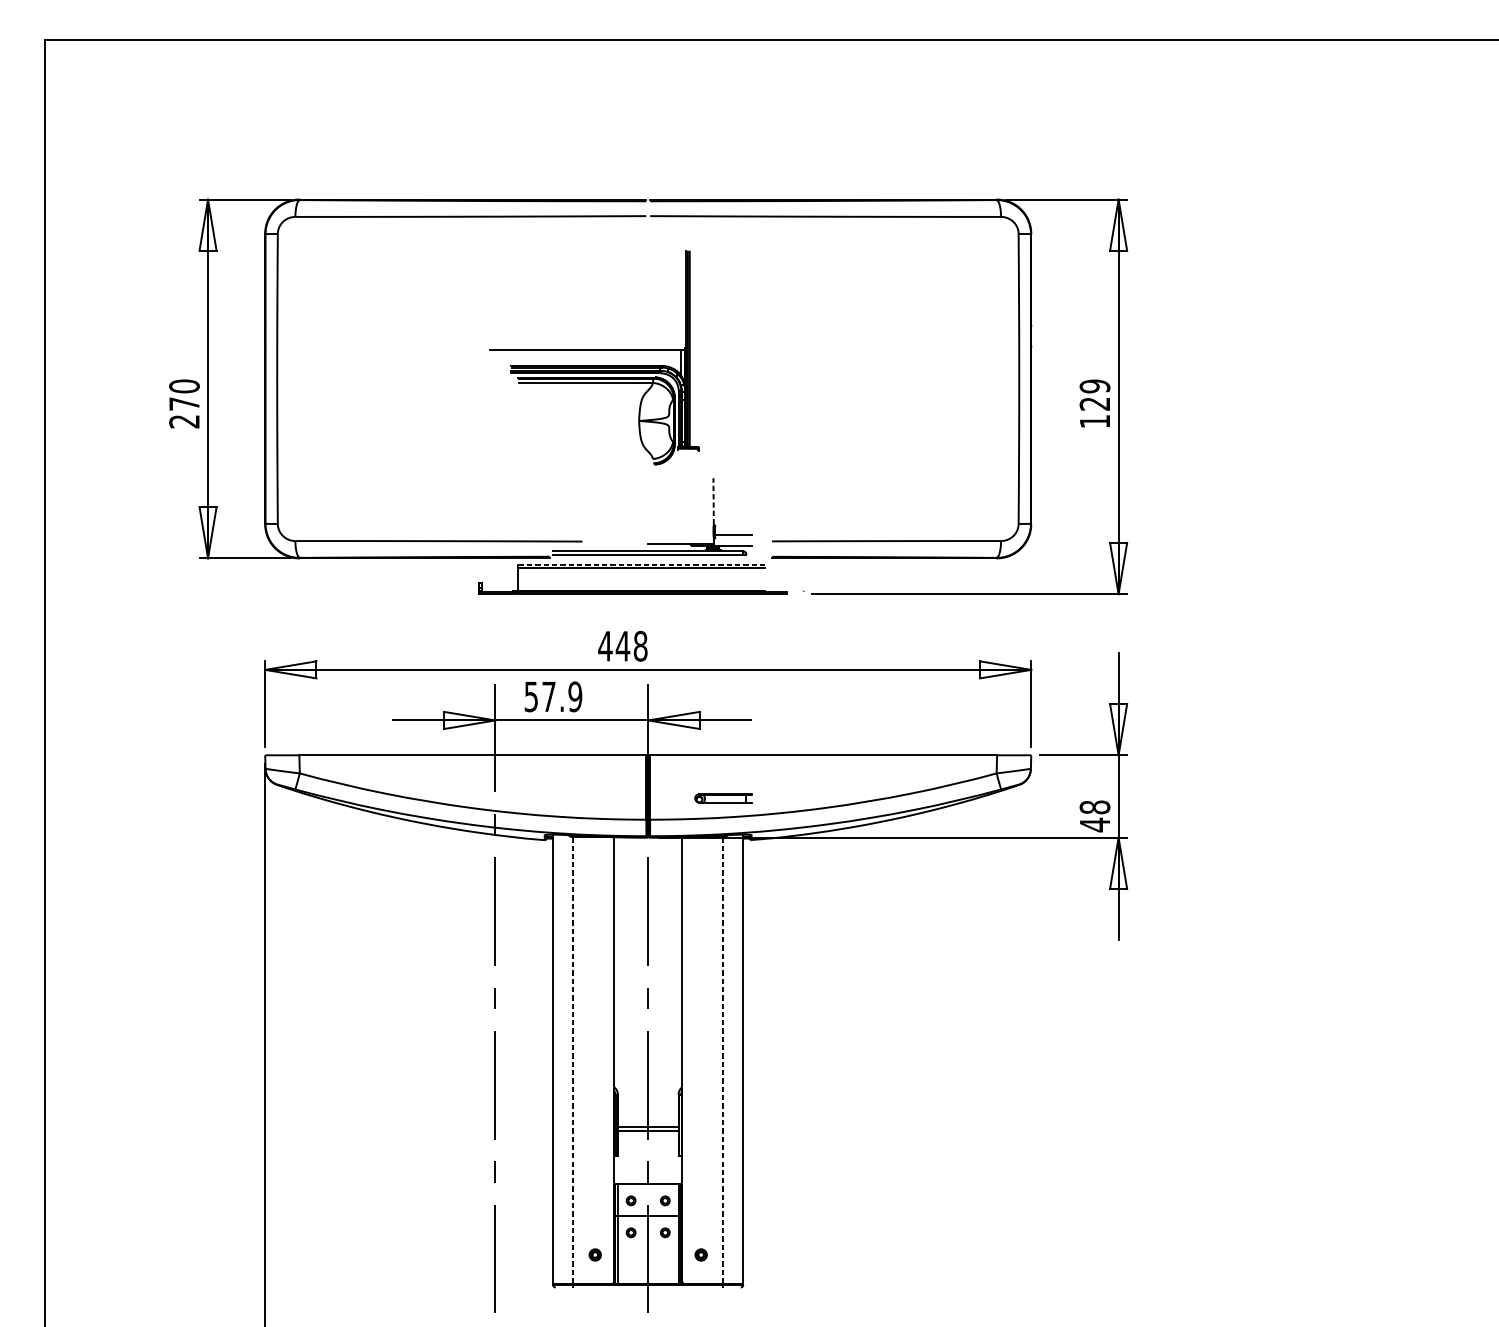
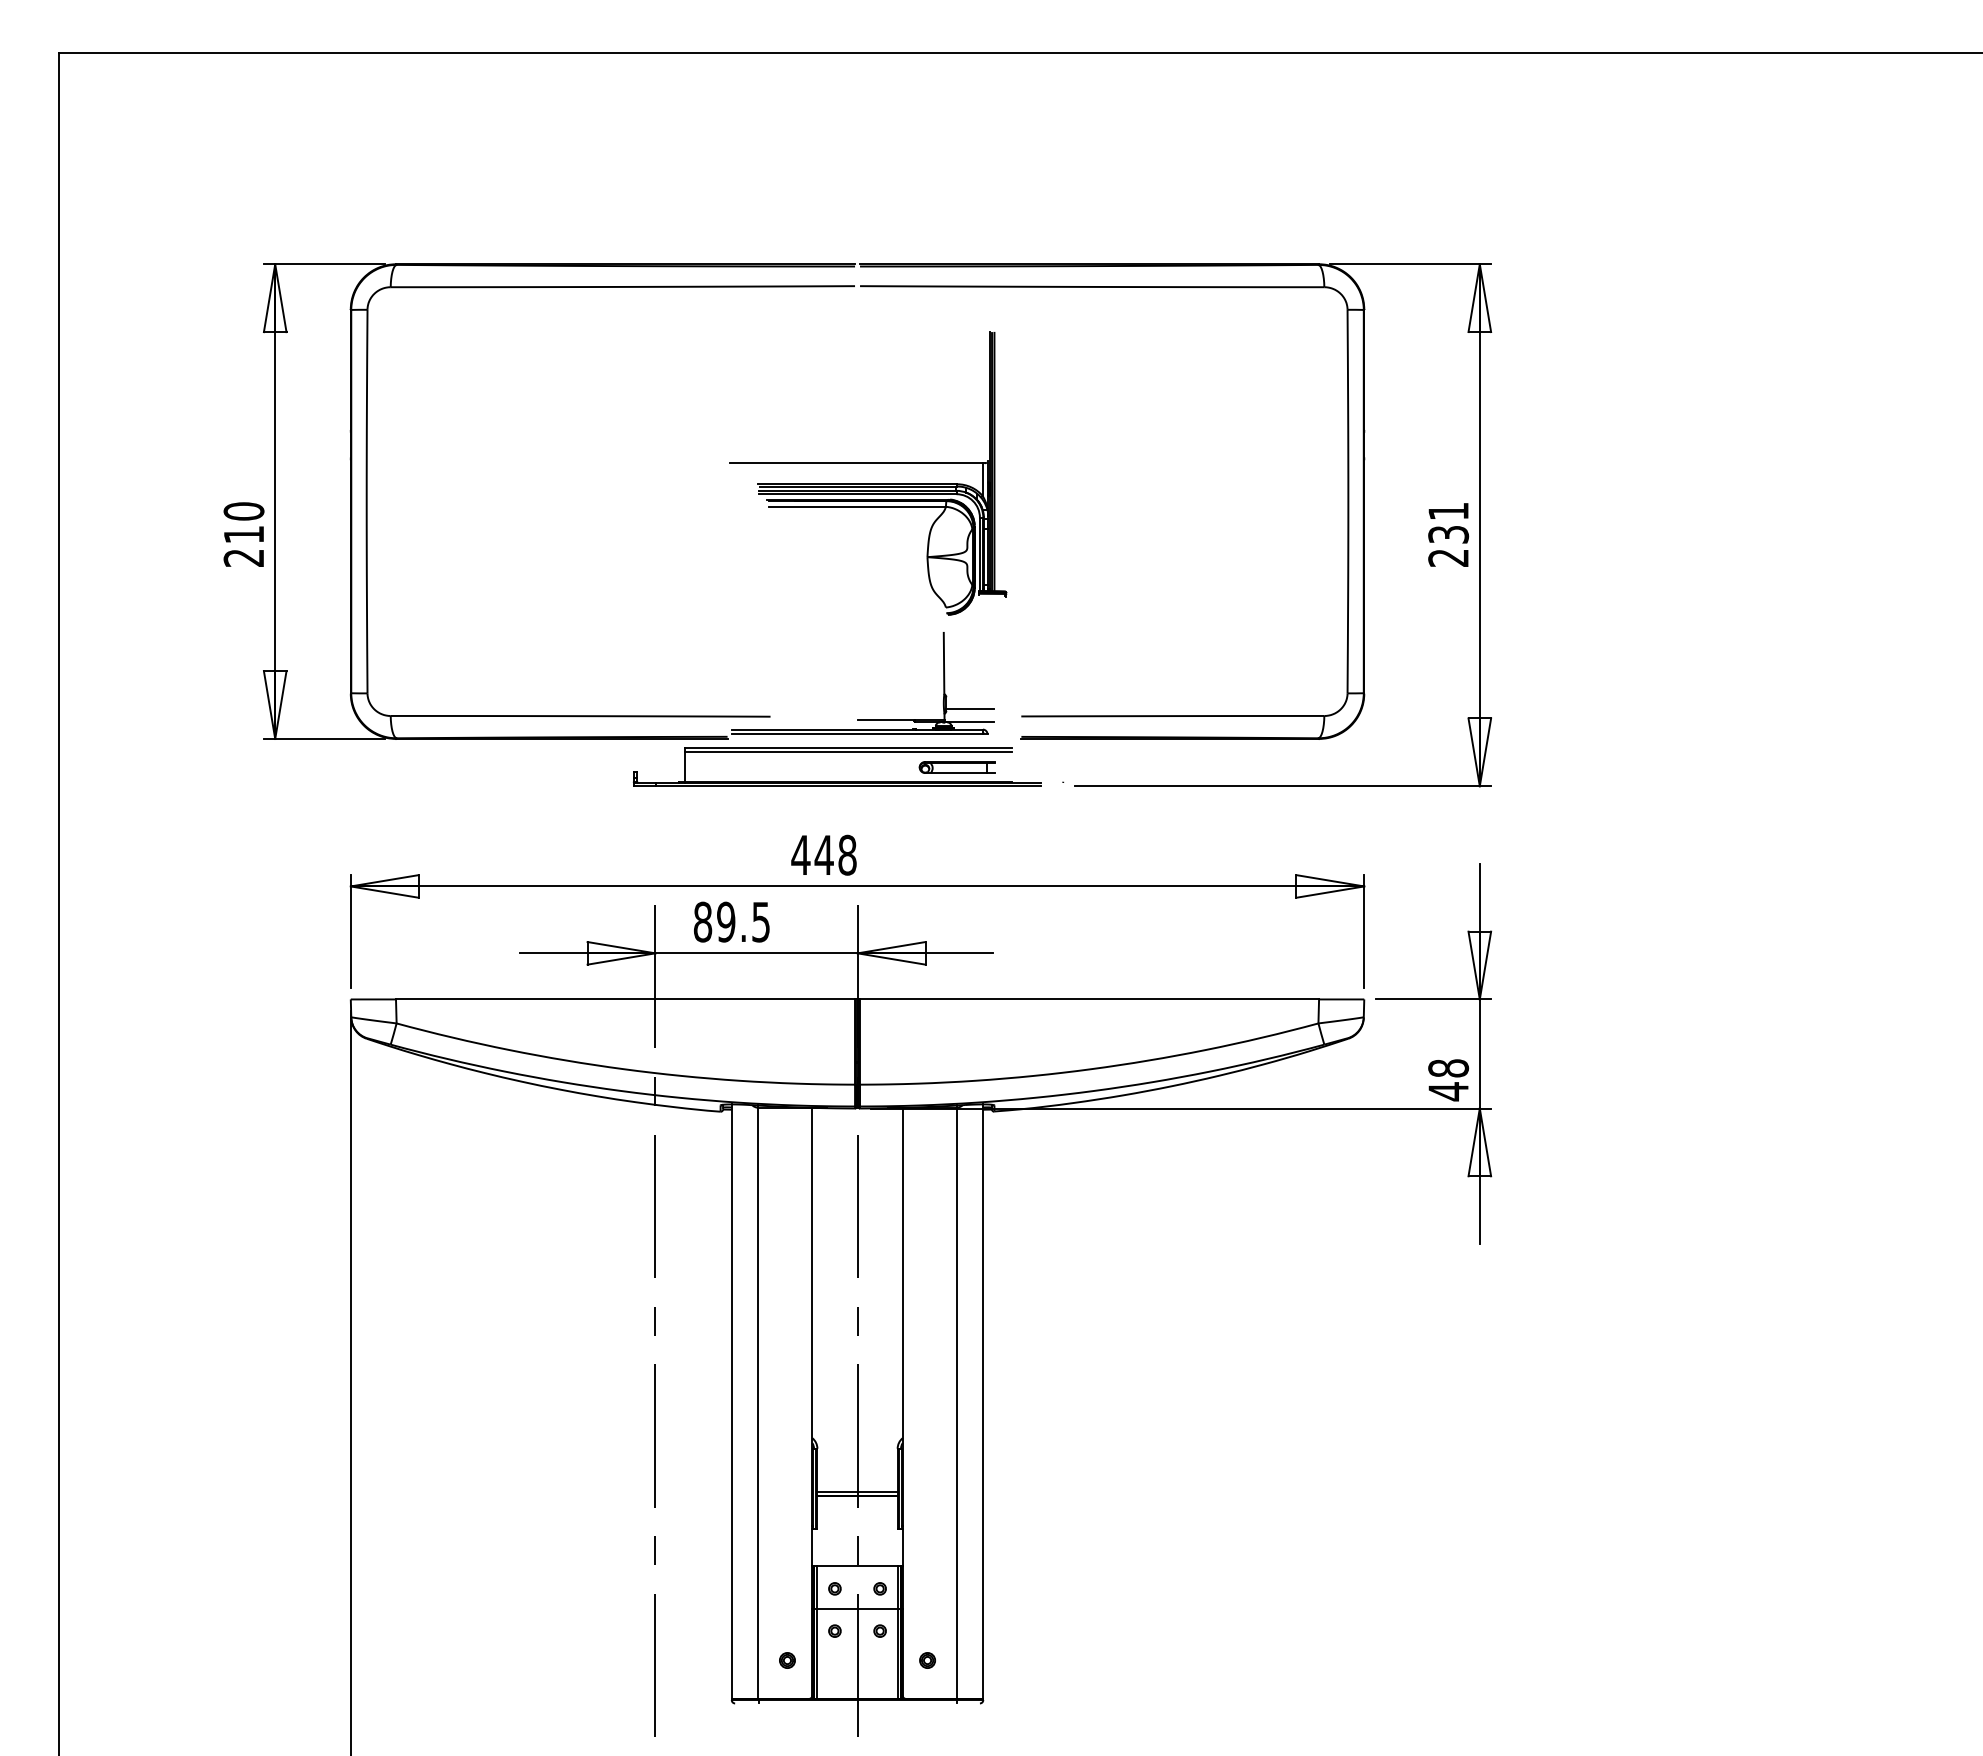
part: (594, 350) -> (868, 463), moved
text: (184, 403) -> (243, 534), 270 -> 210
text: (1094, 403) -> (1448, 534), 129 -> 231
line: (713, 501) -> (944, 663), dashed -> solid
line: (641, 564) -> (848, 747), dashed -> solid
text: (552, 696) -> (731, 921), 57.9 -> 89.5
part: (723, 798) -> (956, 767), moved
line: (573, 1060) -> (758, 1403), dashed -> solid
line: (723, 1060) -> (956, 1403), dashed -> solid

